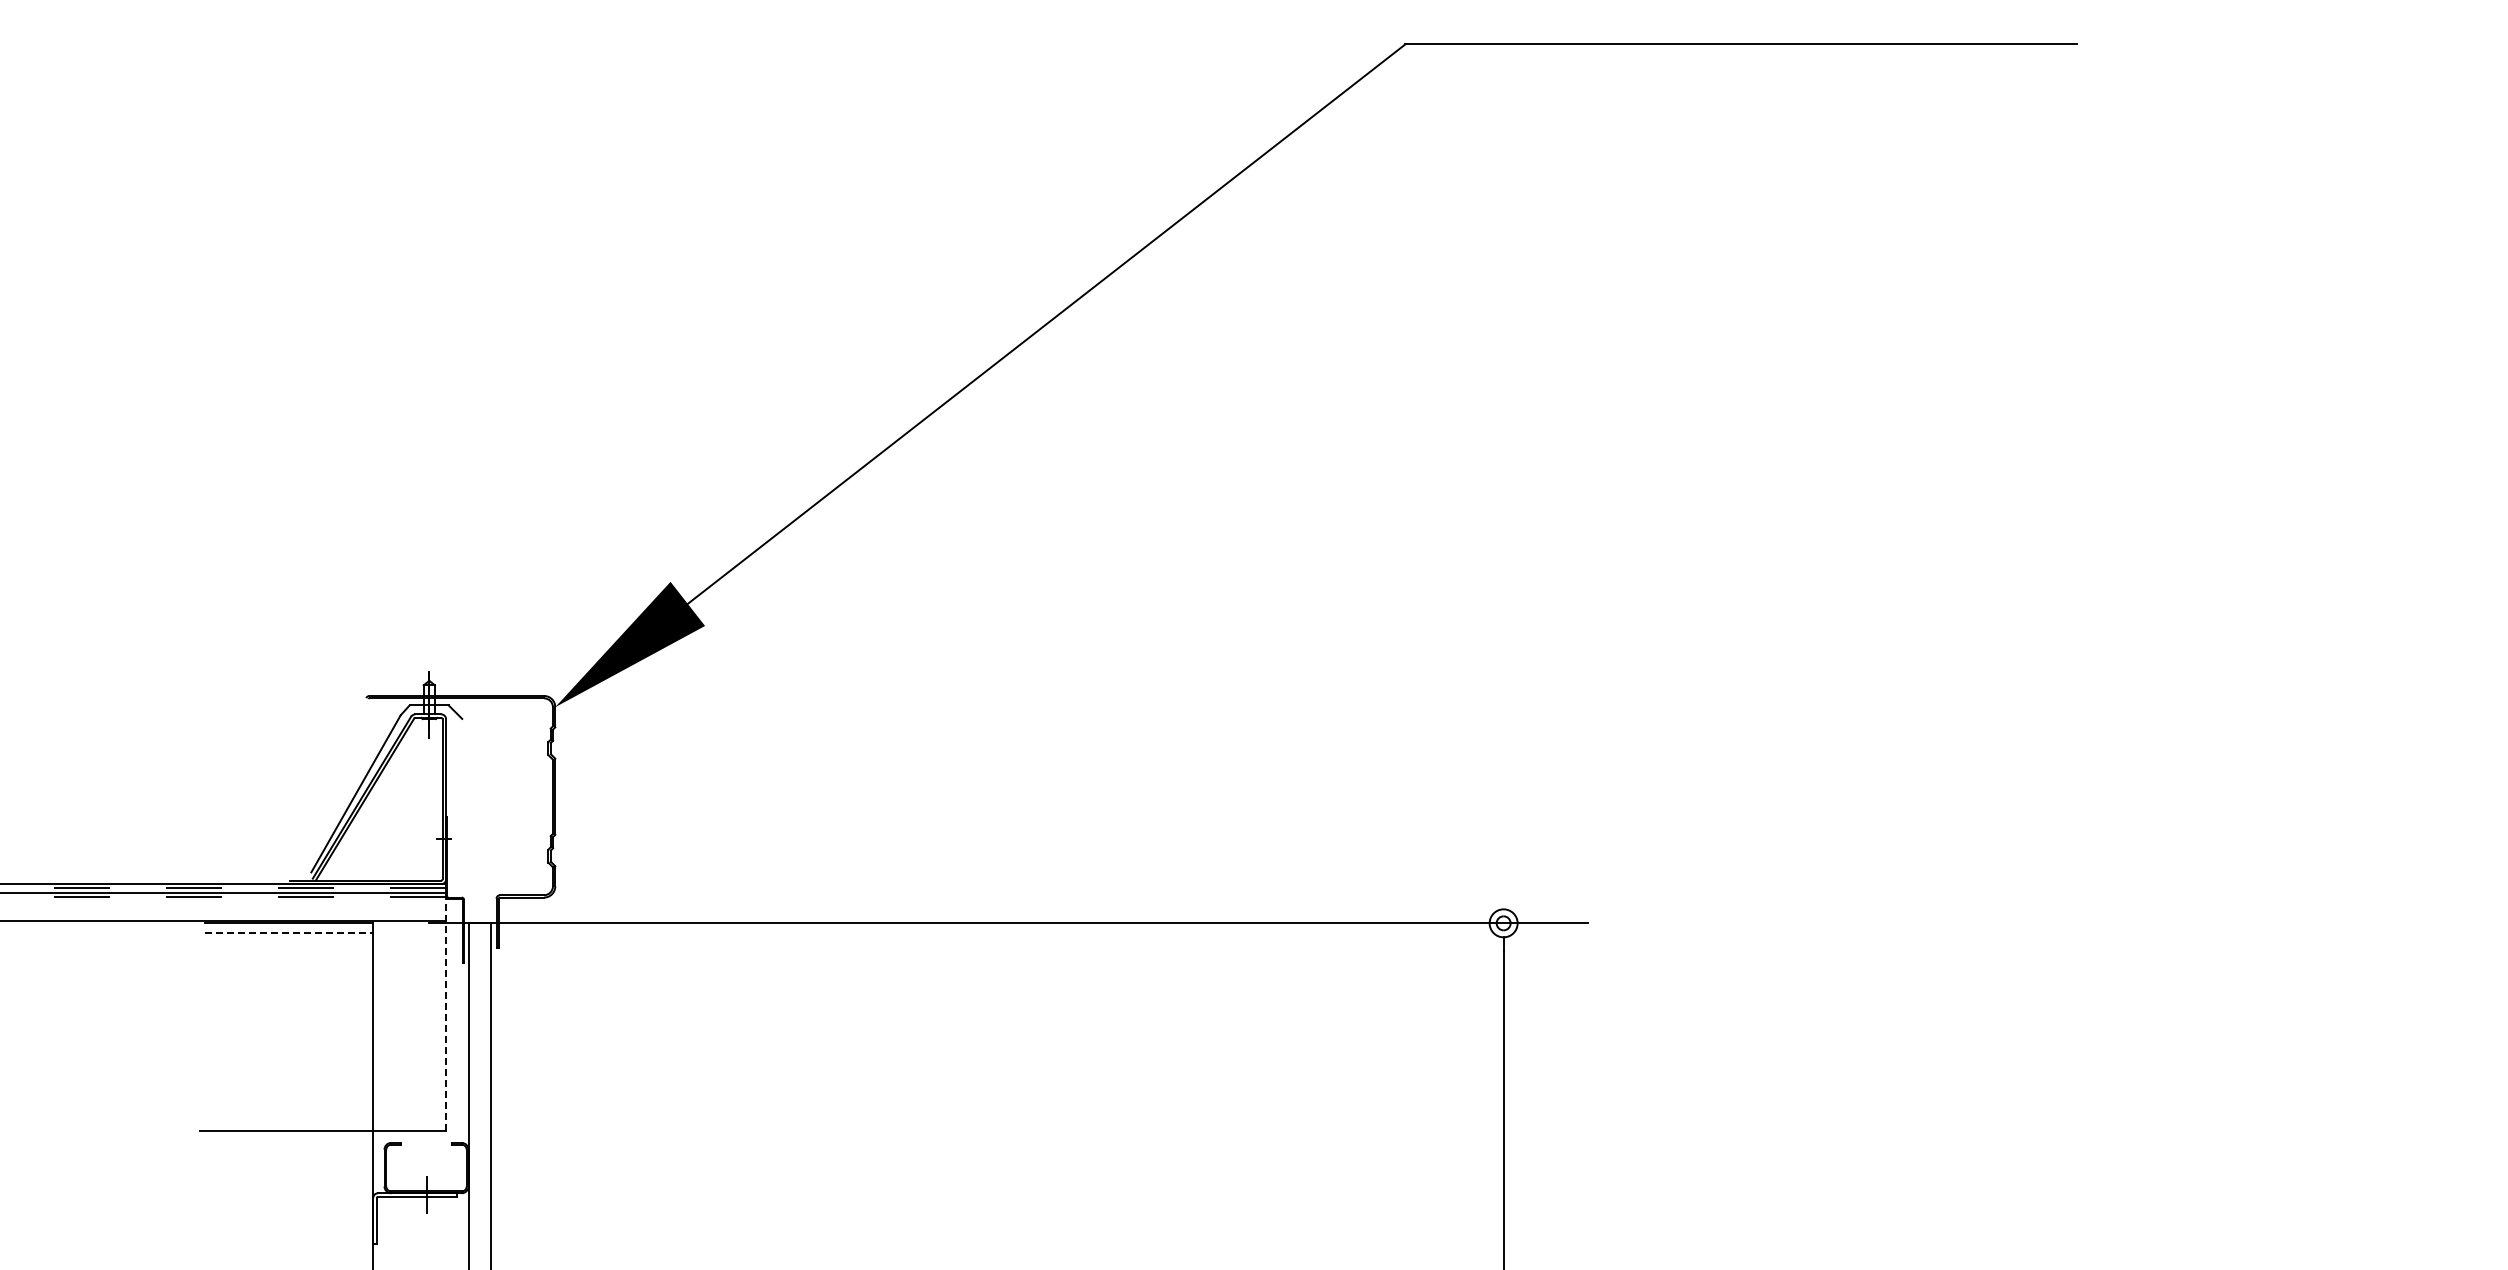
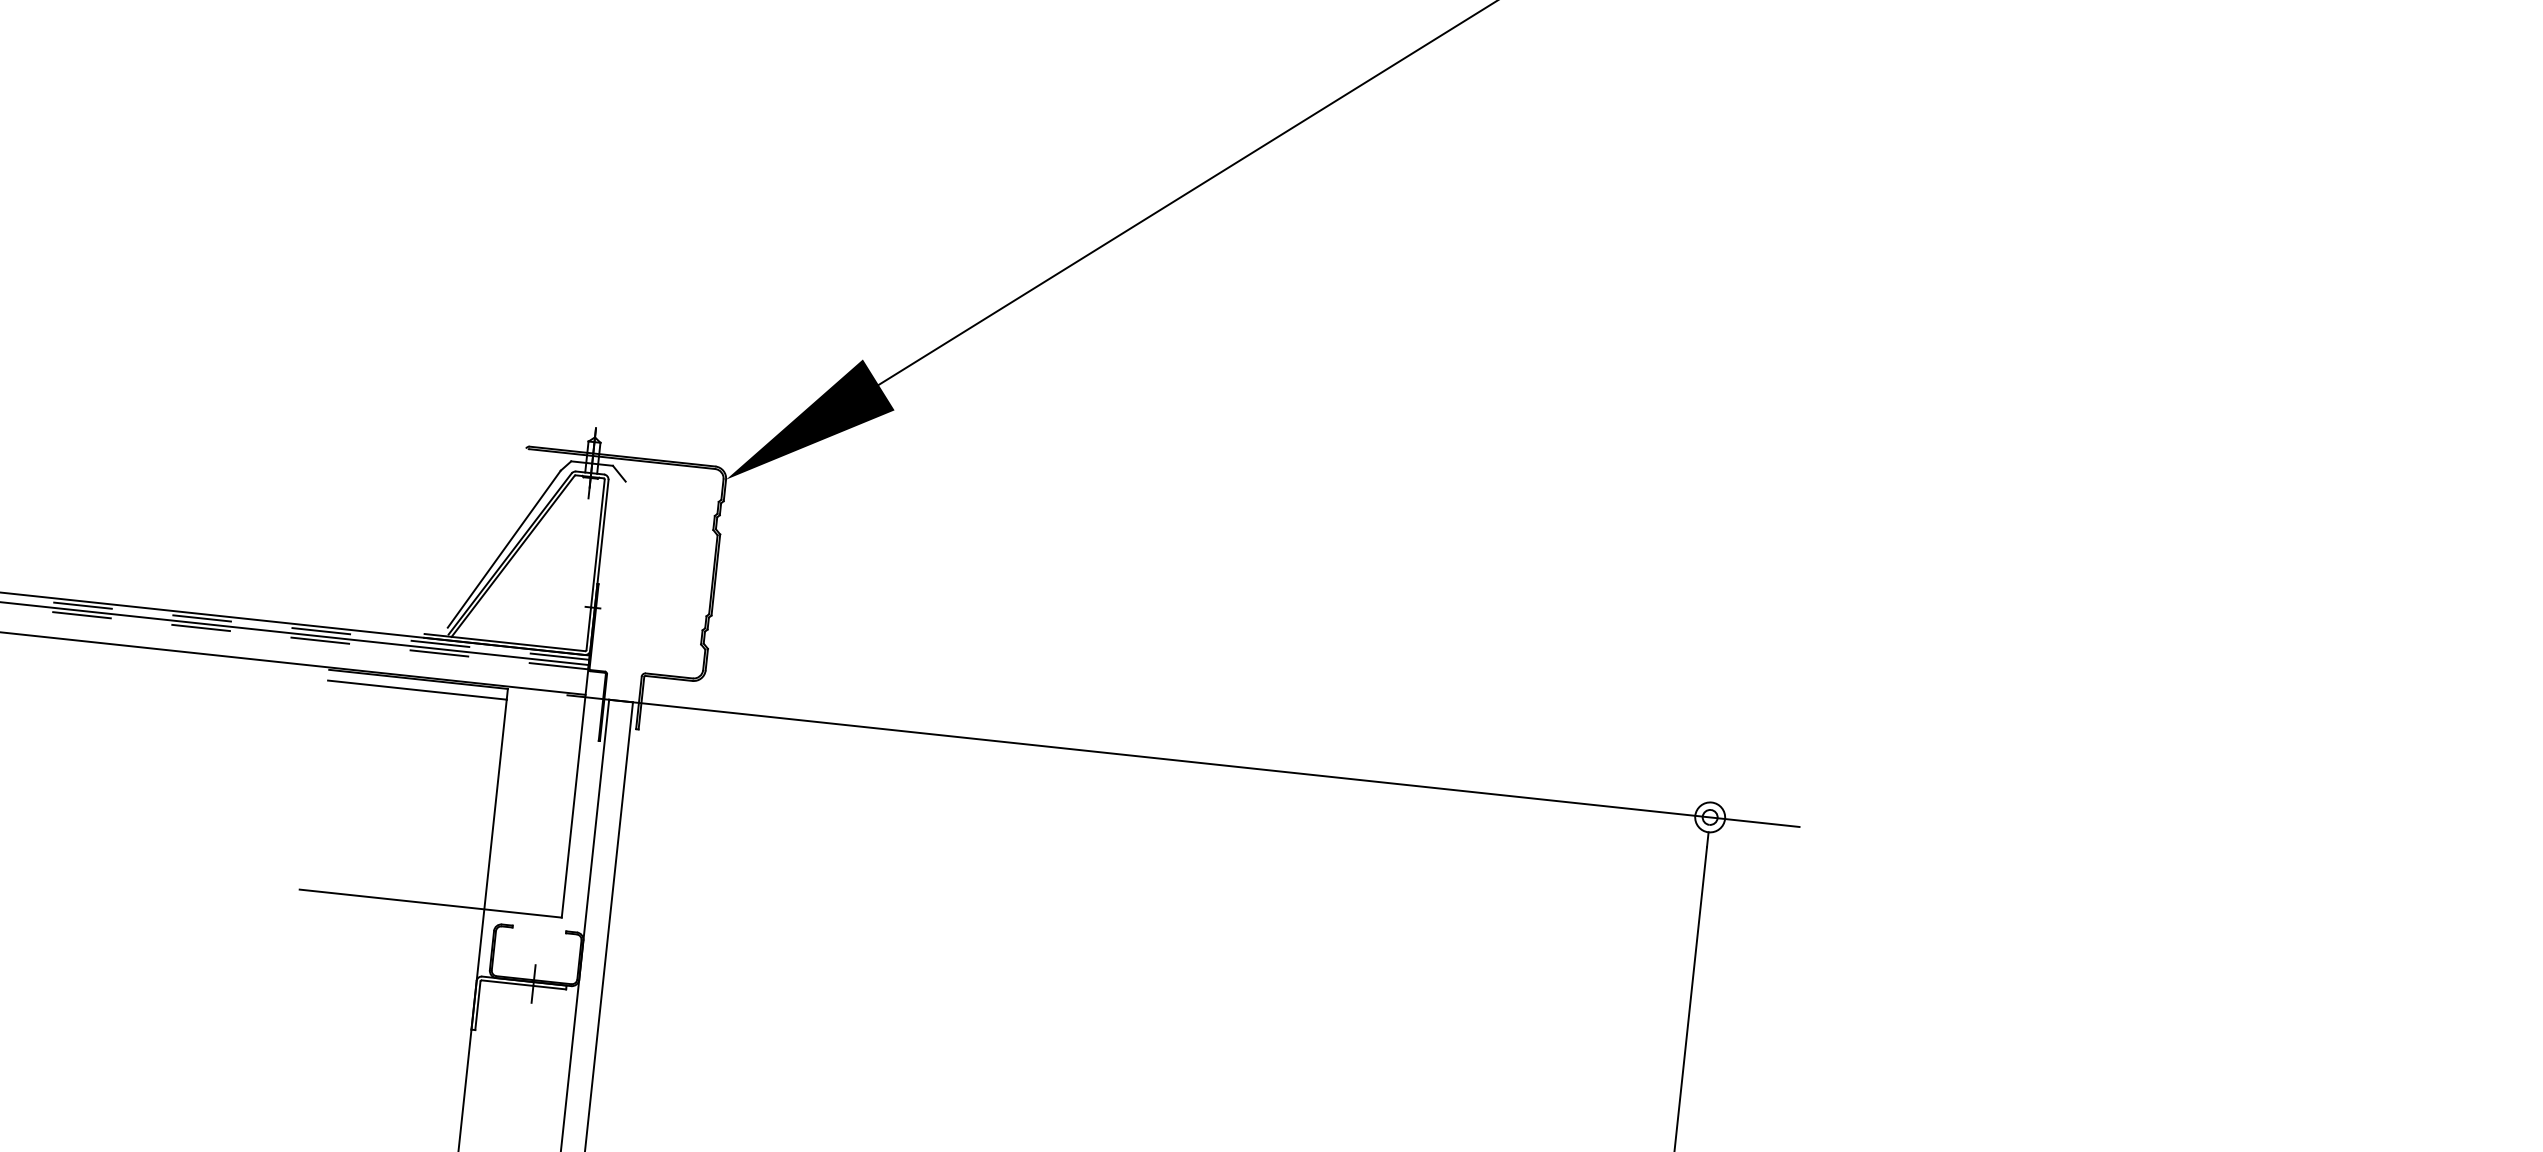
line: (289, 933) -> (417, 690), dashed -> solid
line: (446, 1006) -> (576, 785), dashed -> solid

